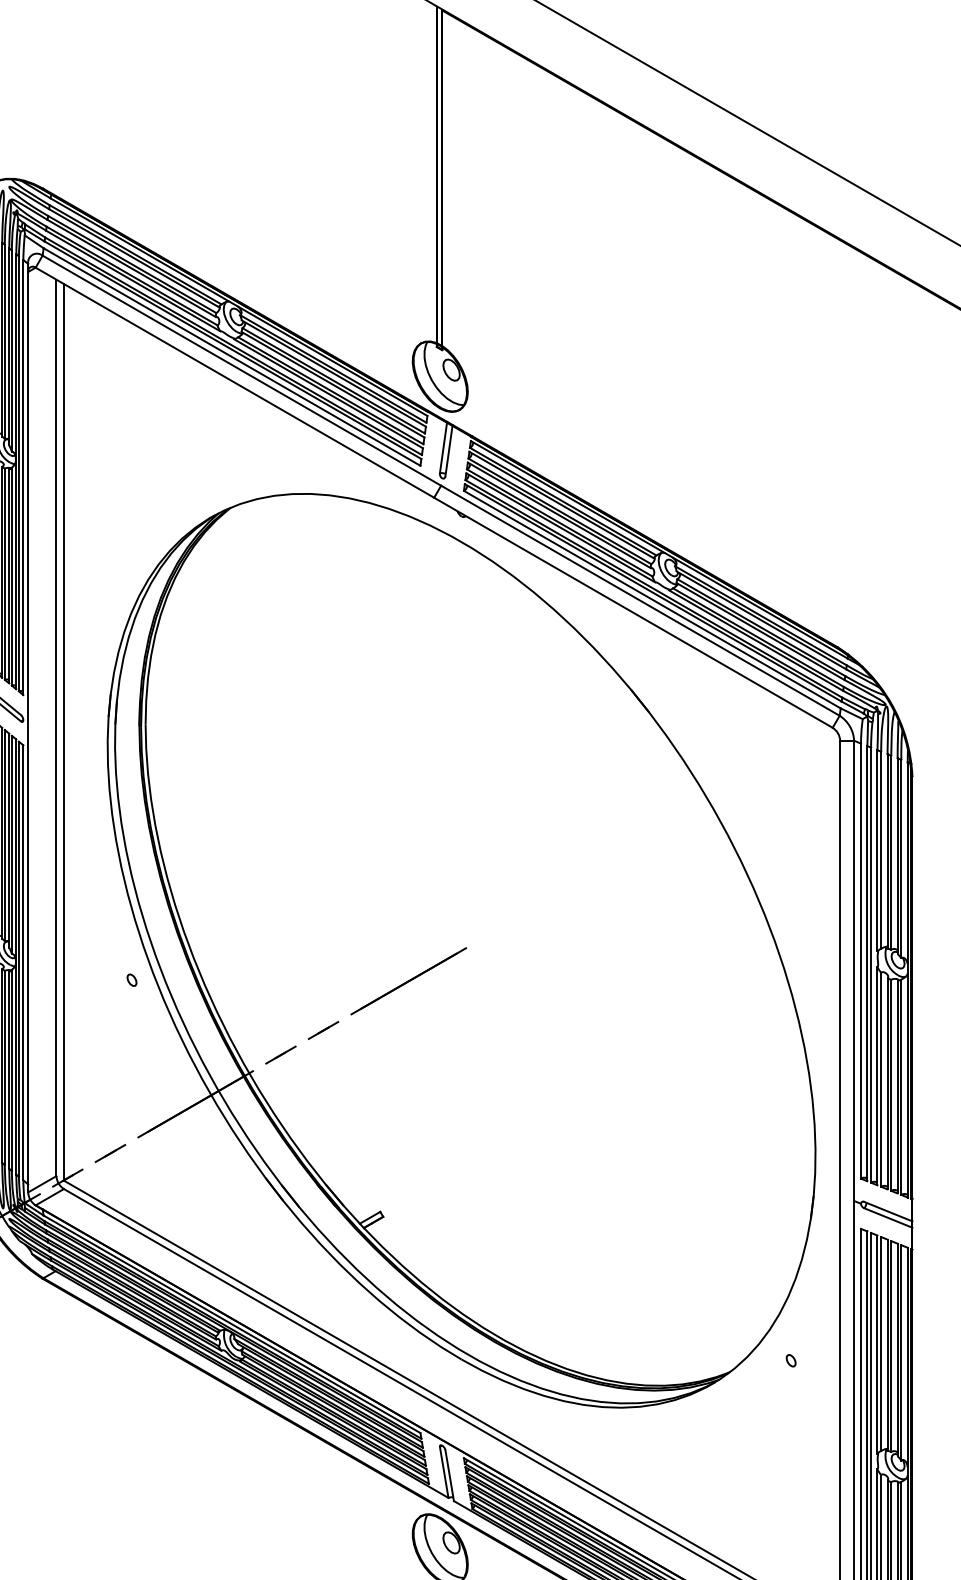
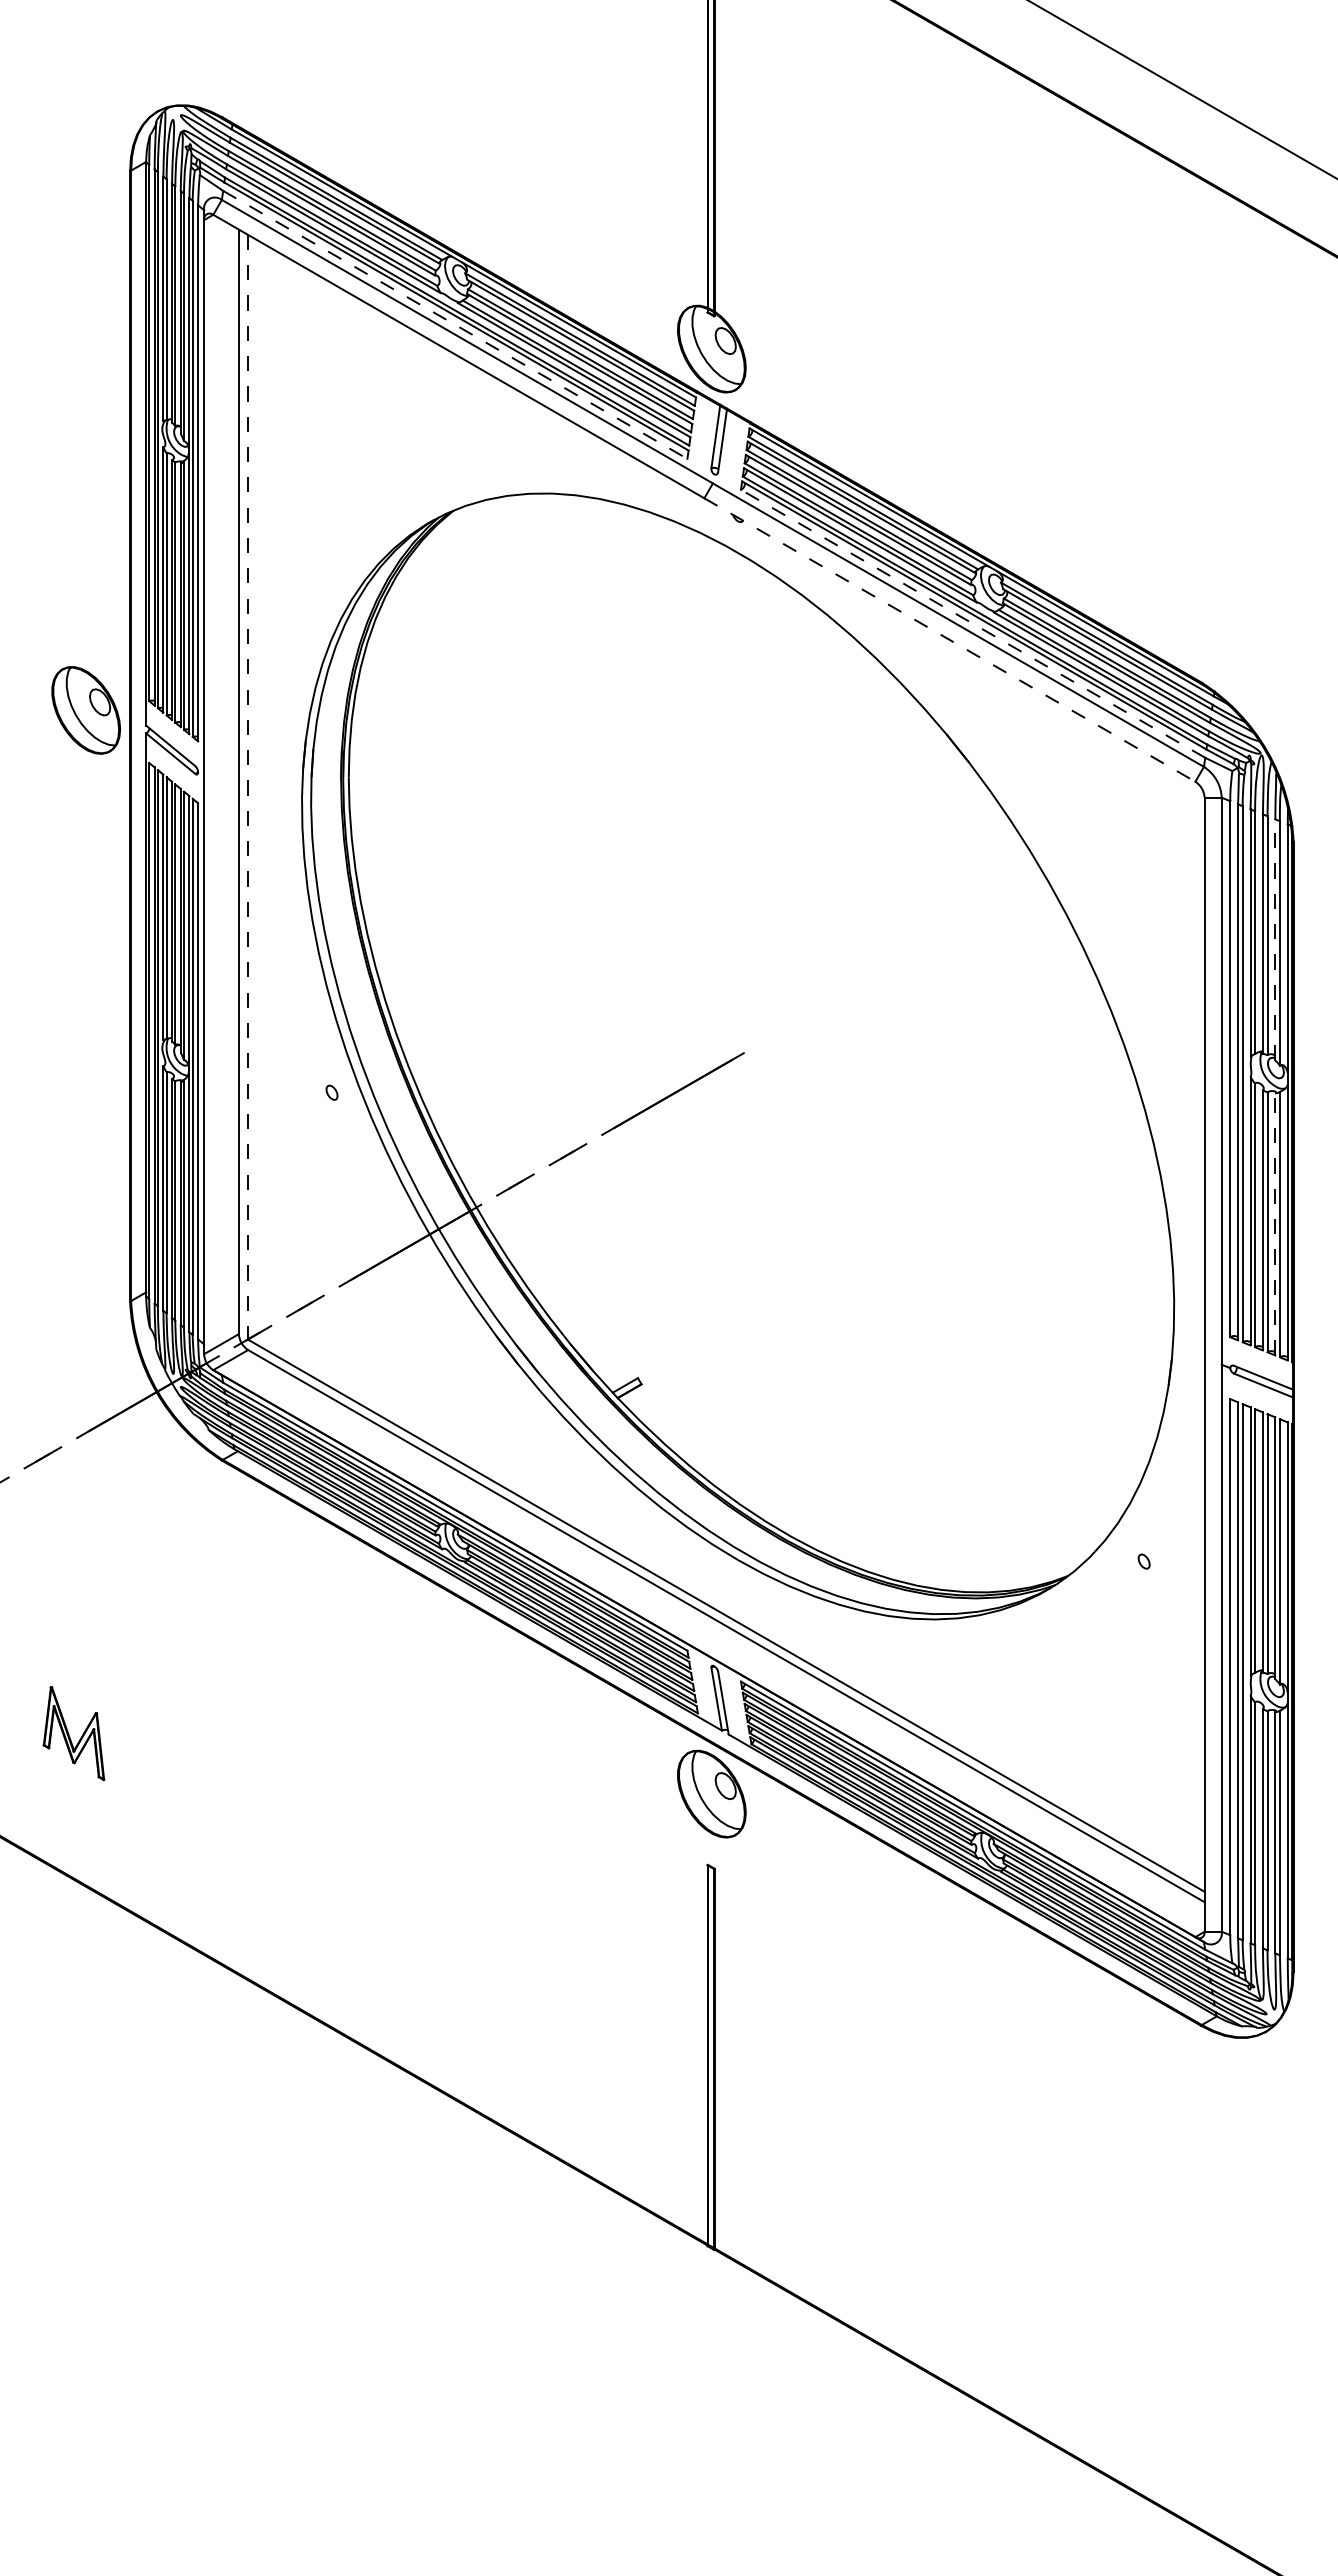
line: (232, 357) -> (455, 325), solid -> dashed
line: (651, 599) -> (972, 623), solid -> dashed
line: (633, 613) -> (950, 640), solid -> dashed
line: (63, 732) -> (247, 787), solid -> dashed
line: (897, 855) -> (1275, 939), solid -> dashed
line: (897, 1086) -> (1275, 1223), solid -> dashed

